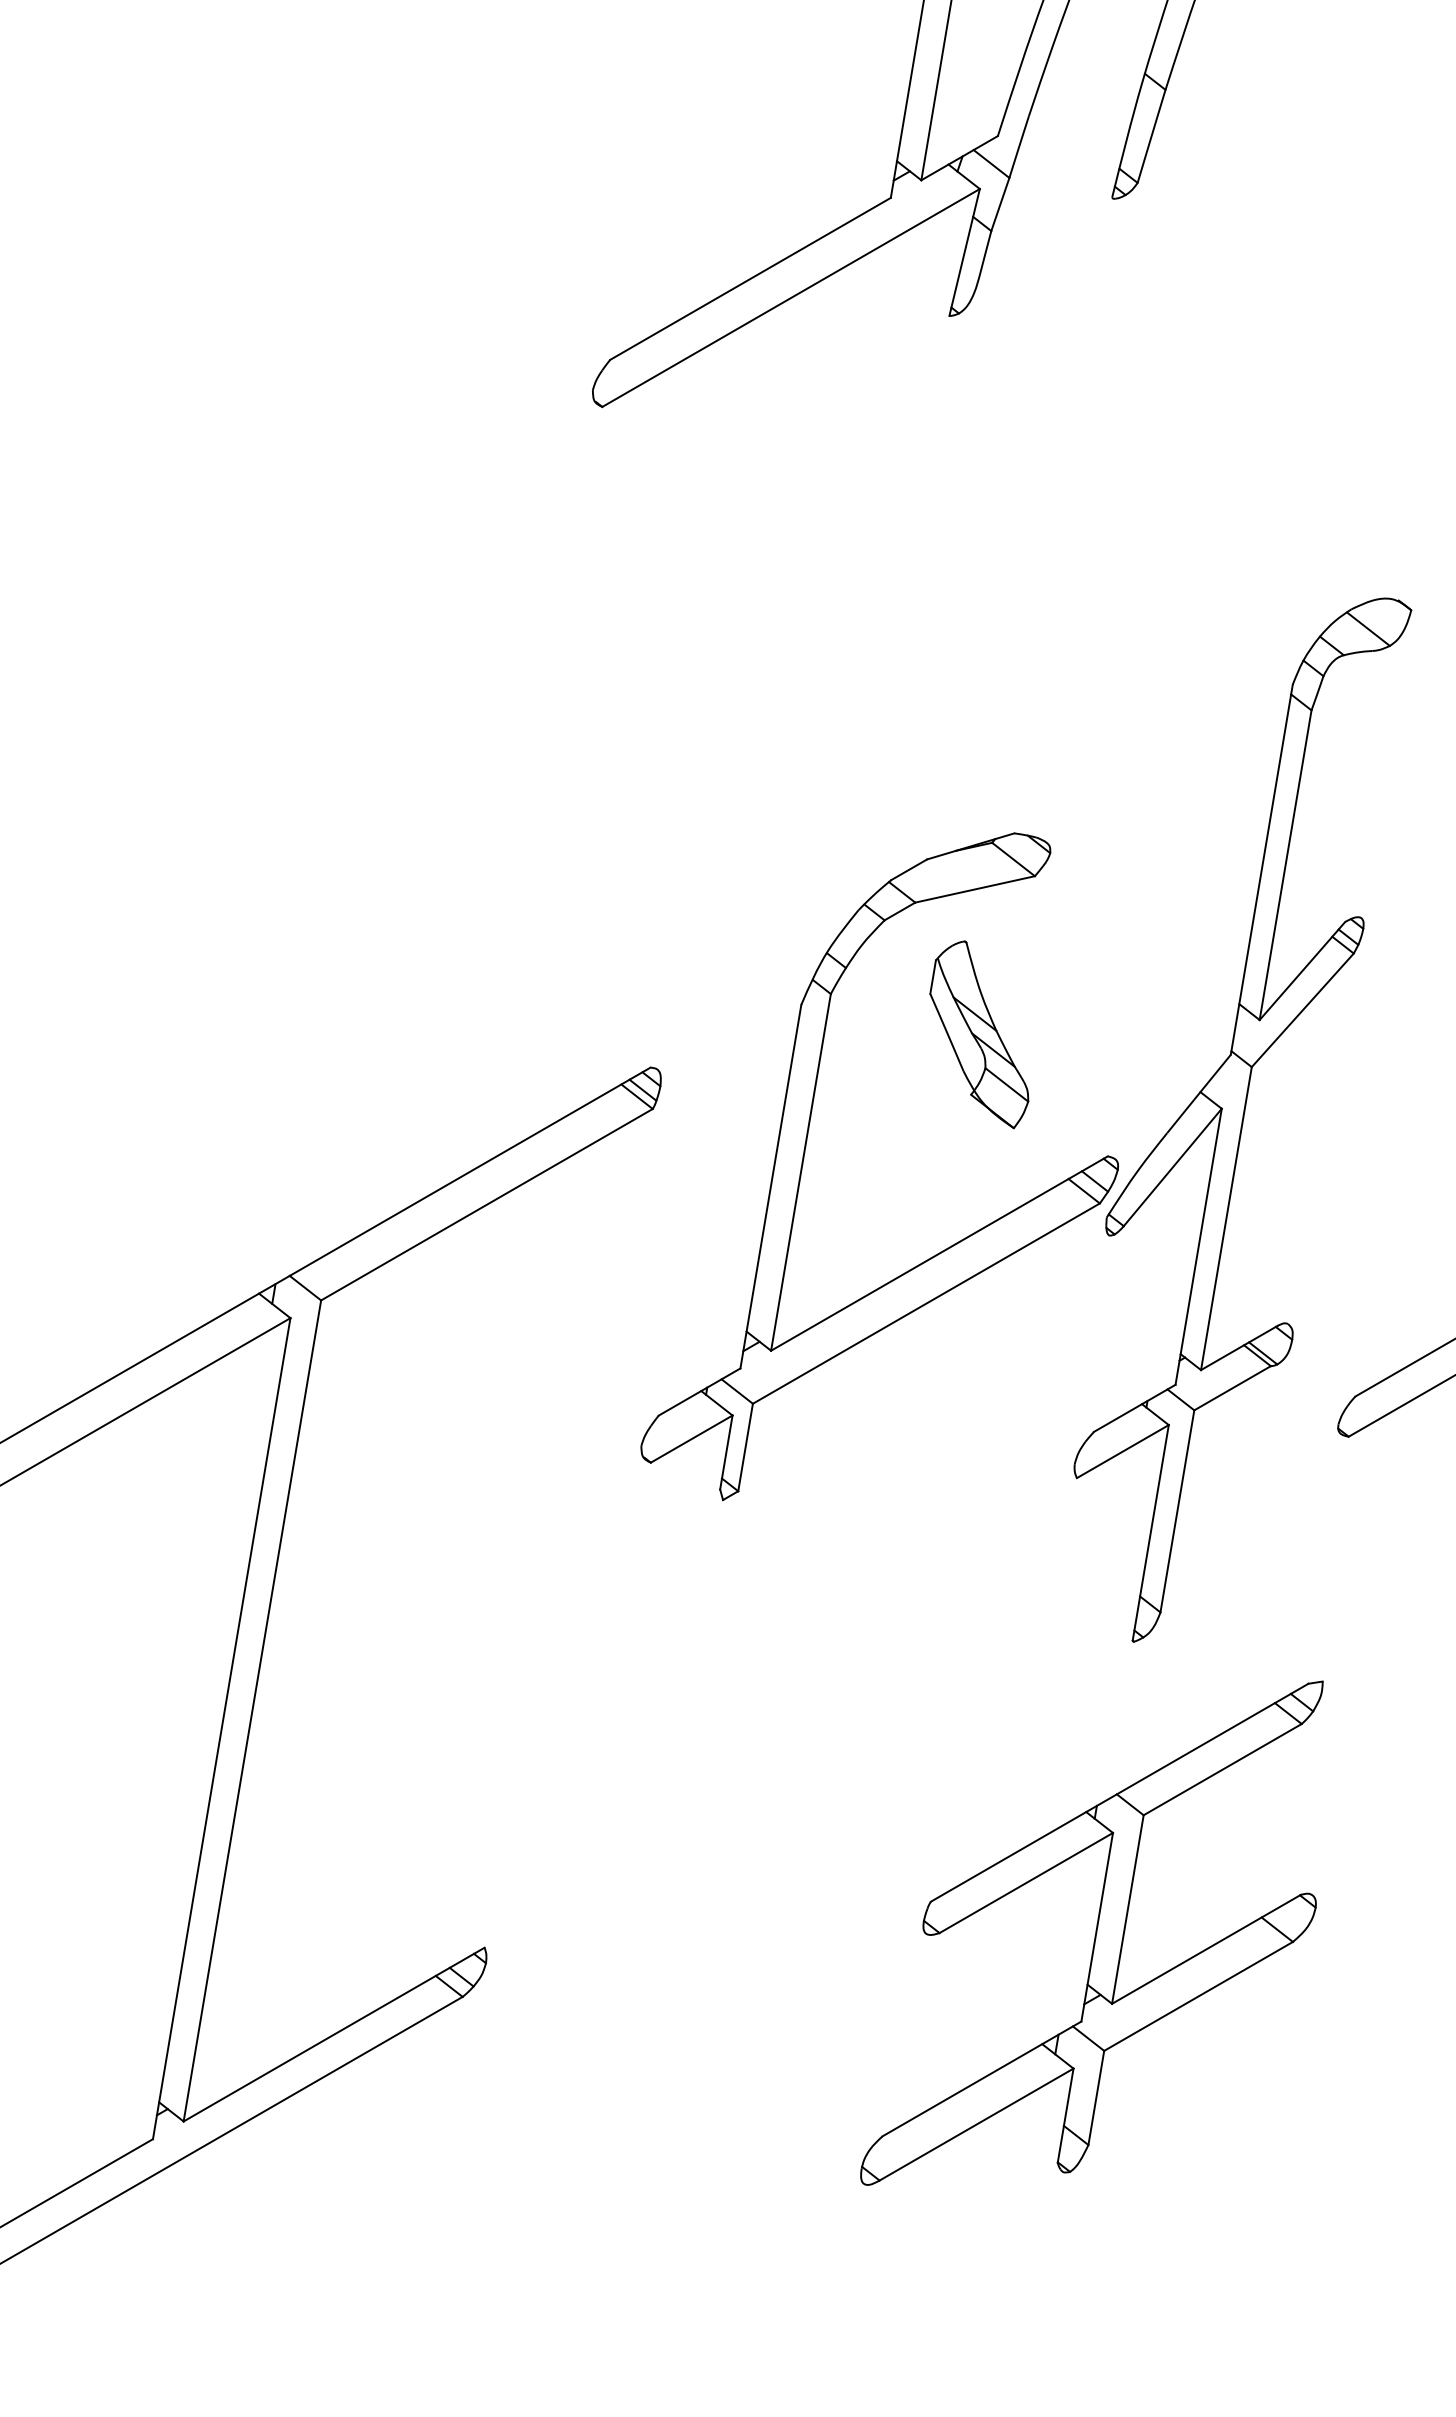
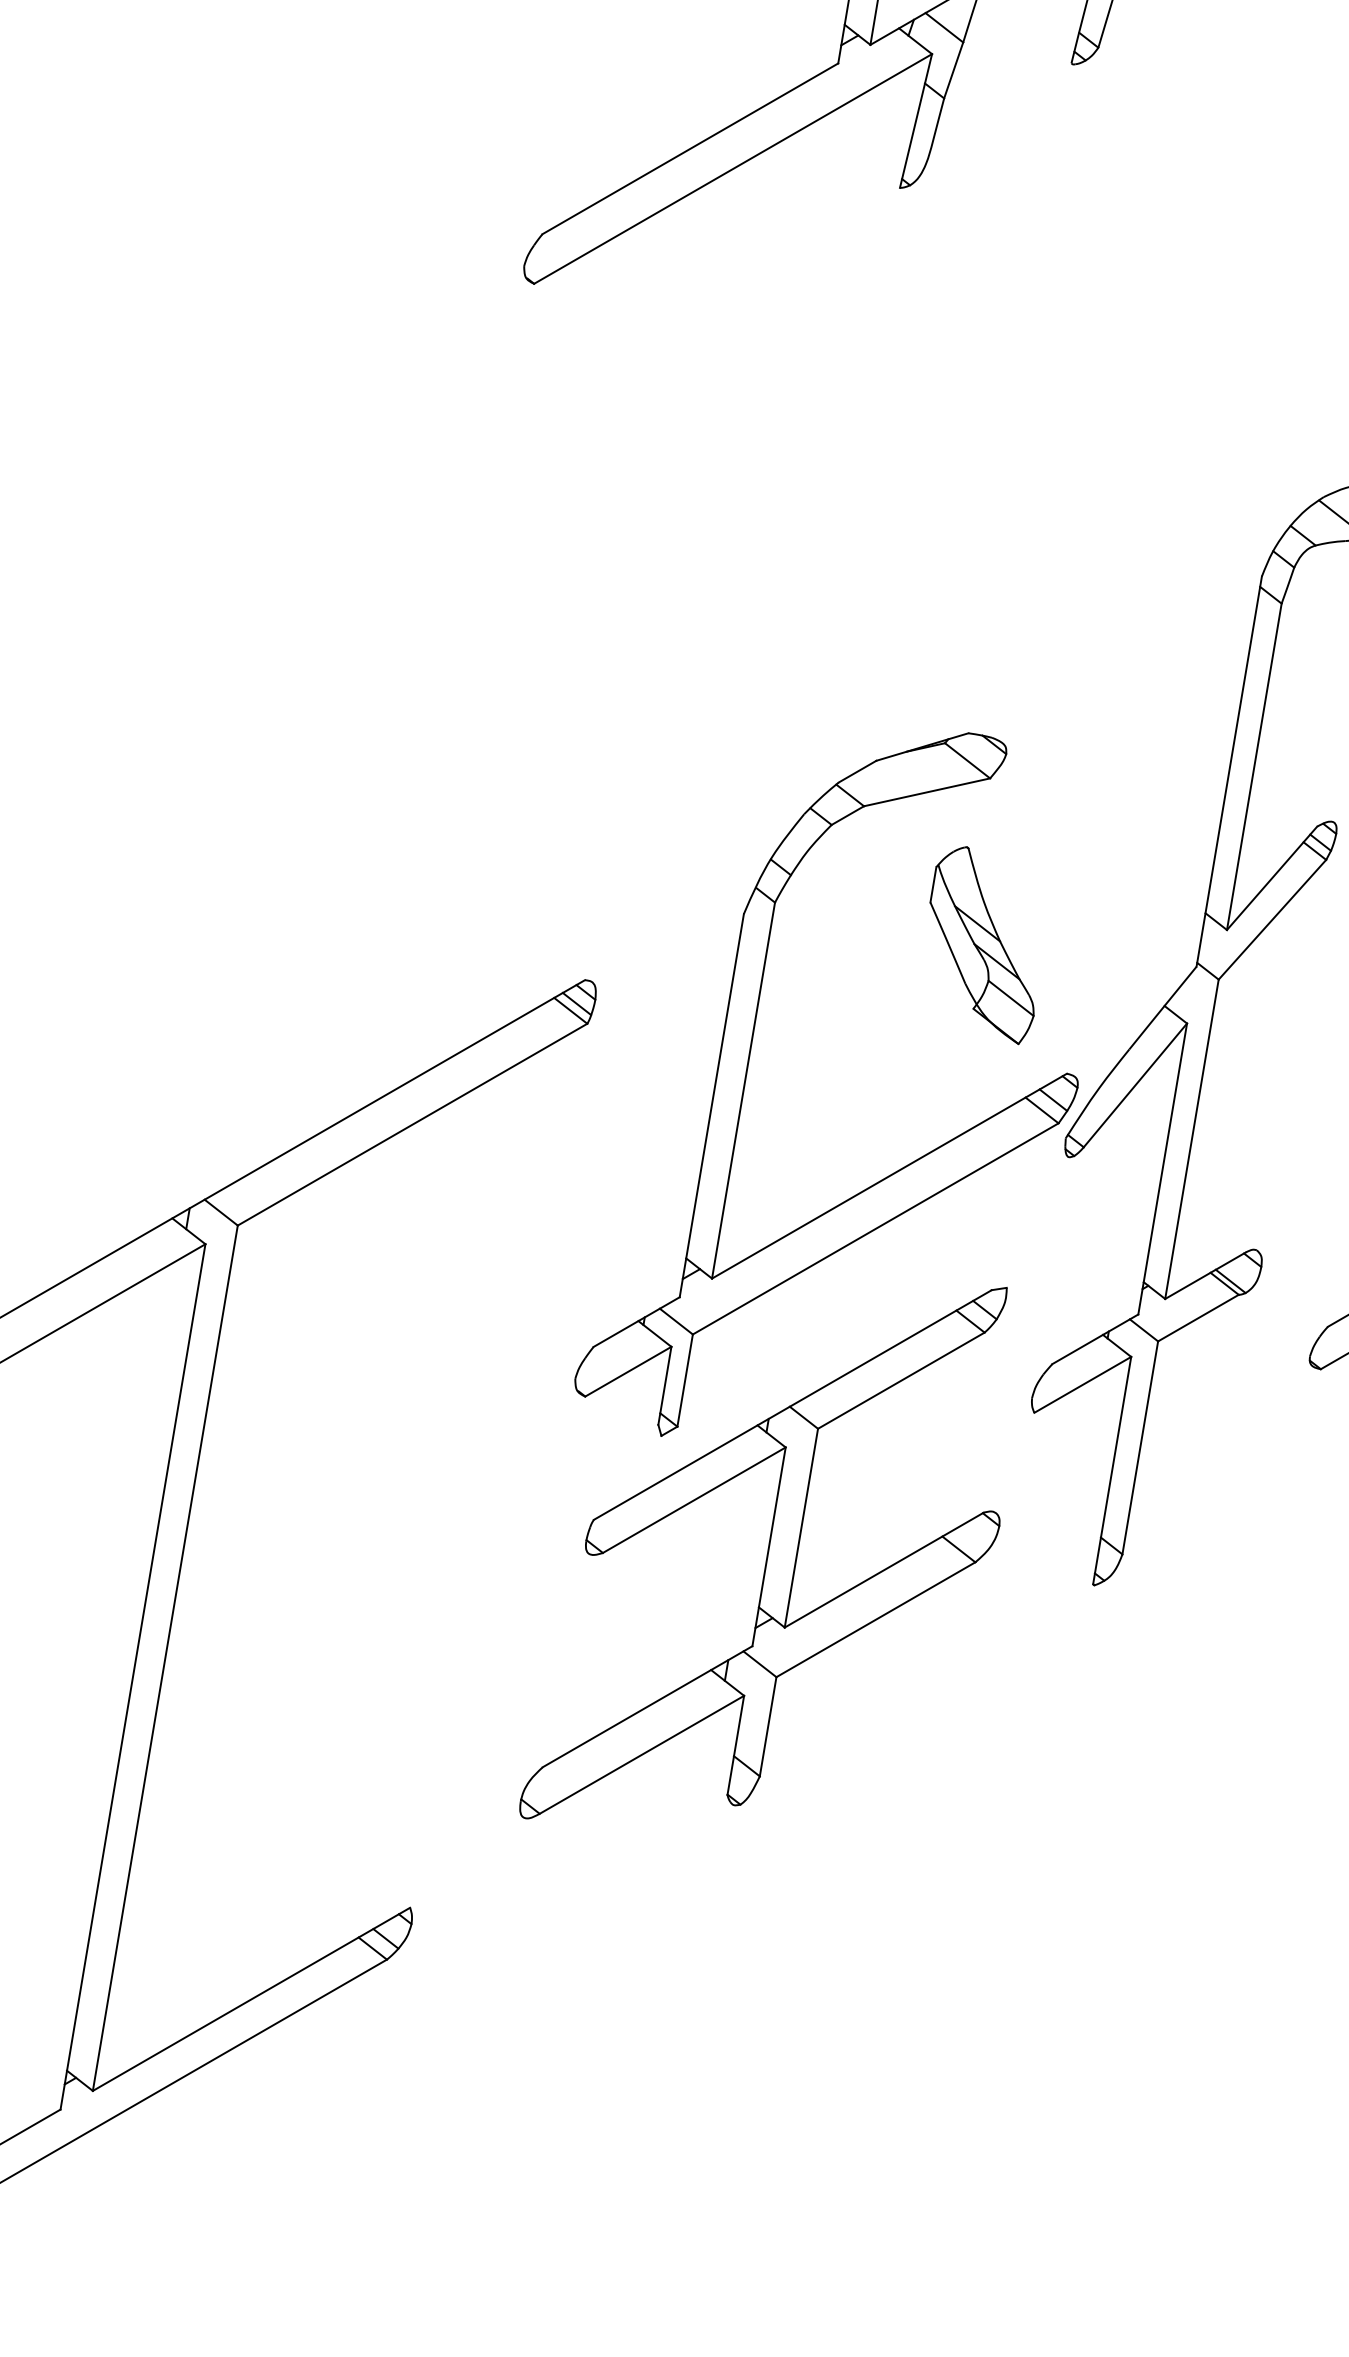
part: (979, 1034) -> (982, 945), moved
part: (1091, 1932) -> (763, 1552), moved

